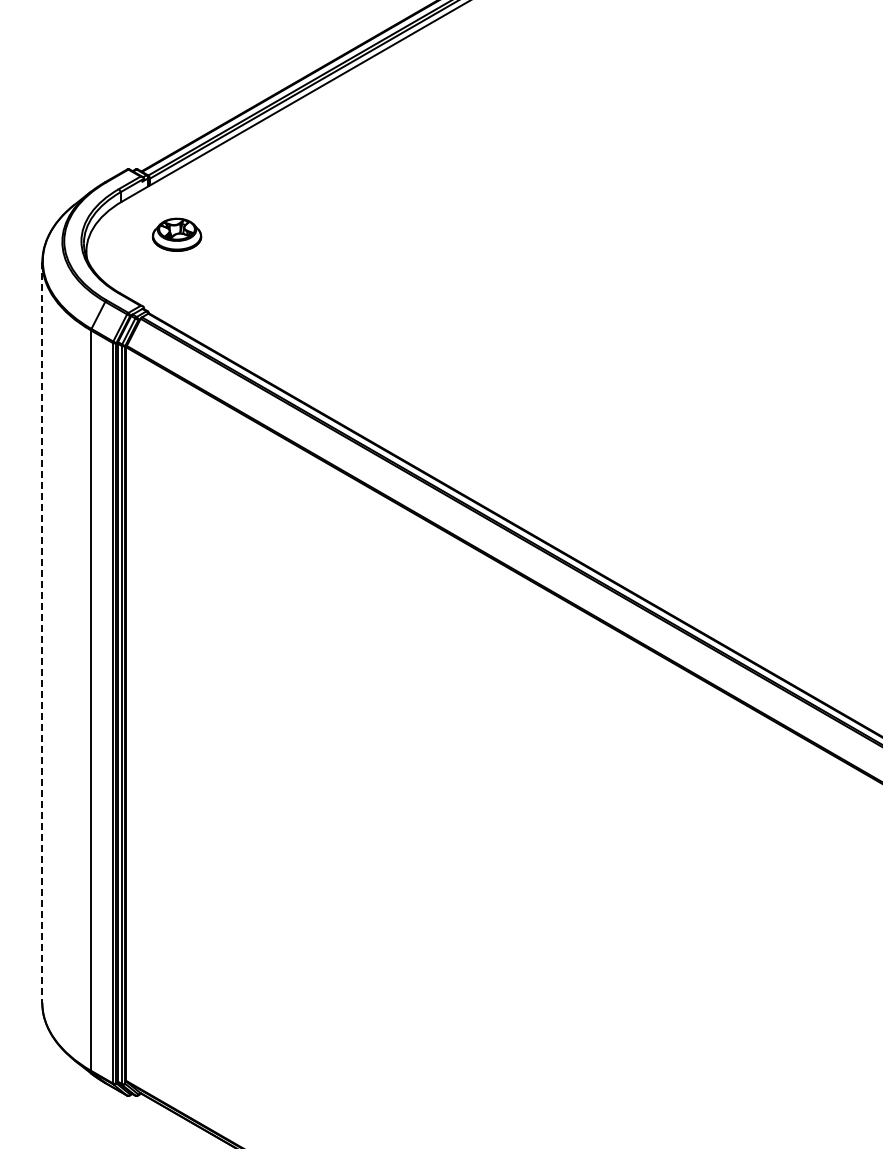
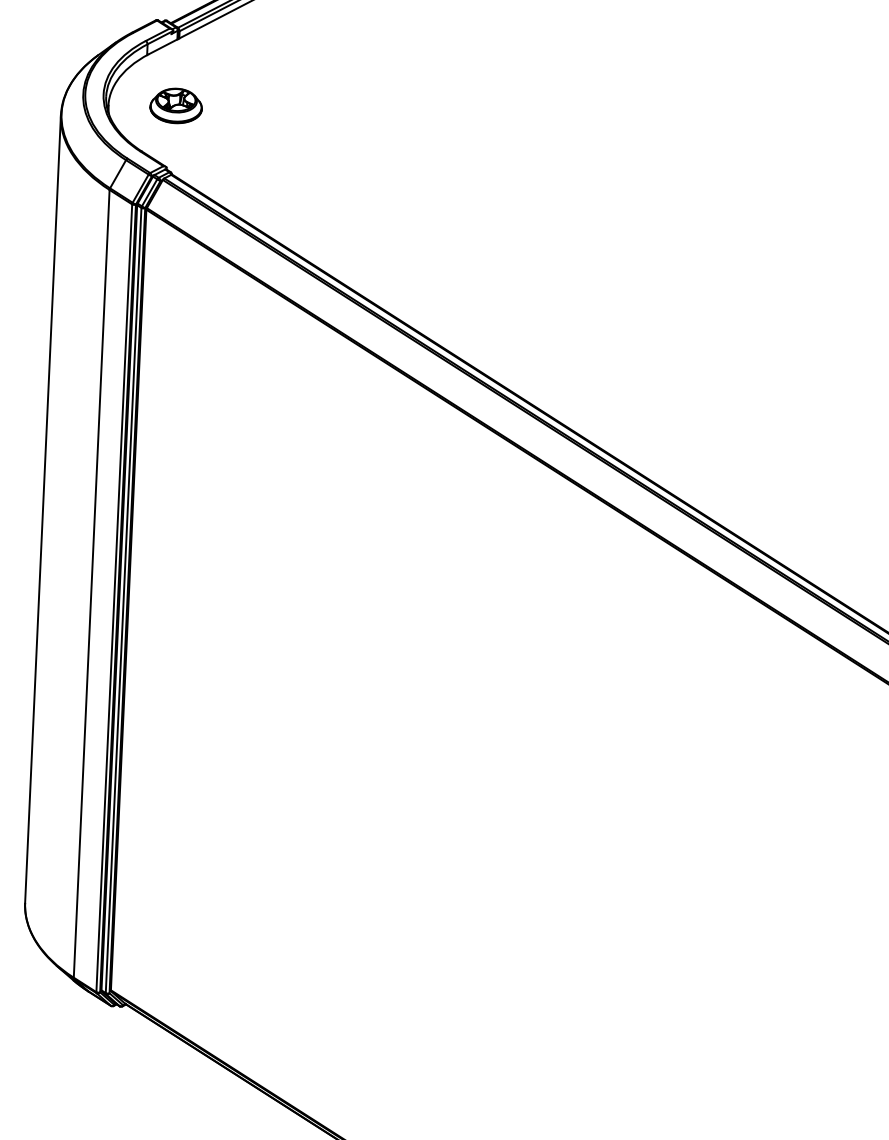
part: (176, 234) -> (175, 105), moved
line: (42, 633) -> (43, 510), dashed -> solid

